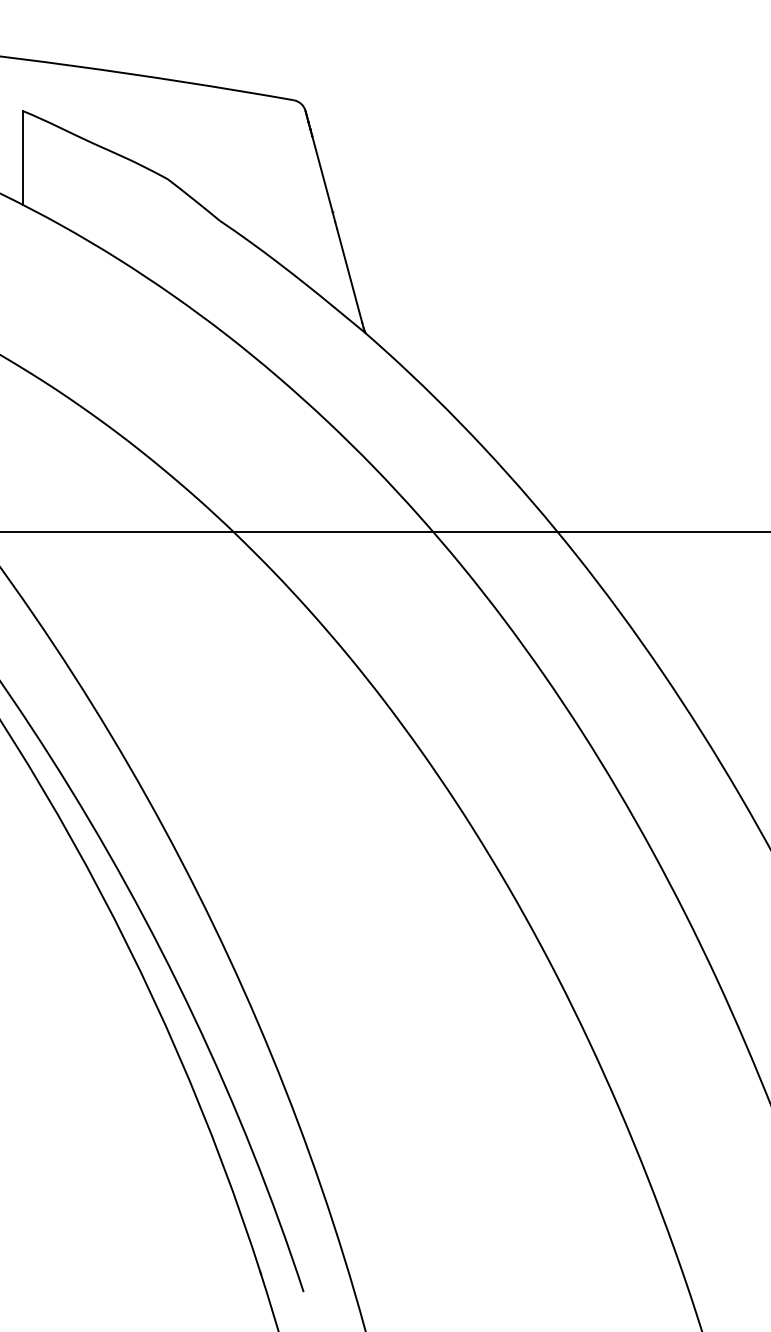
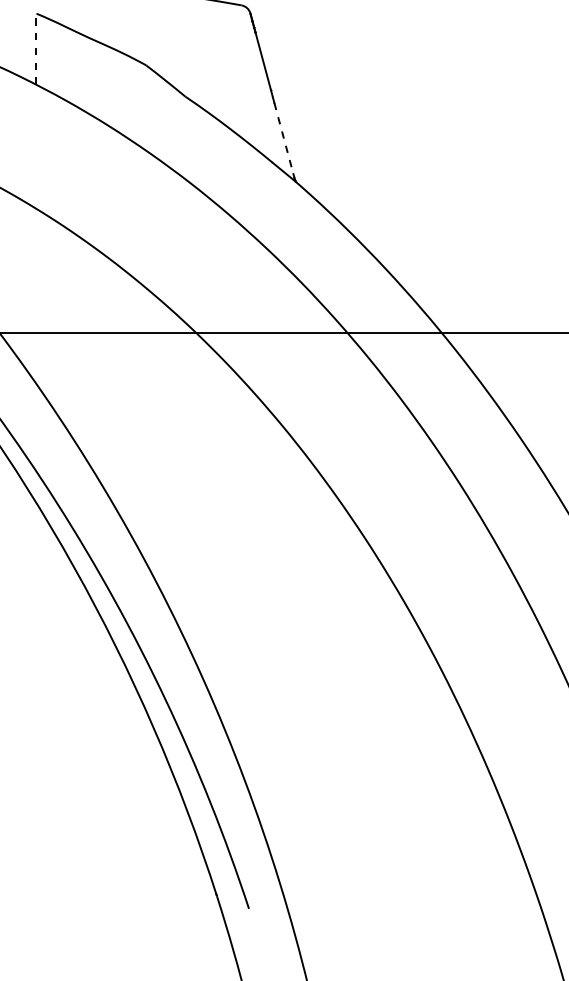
line: (23, 158) -> (36, 49), solid -> dashed
line: (349, 275) -> (283, 138), solid -> dashed

